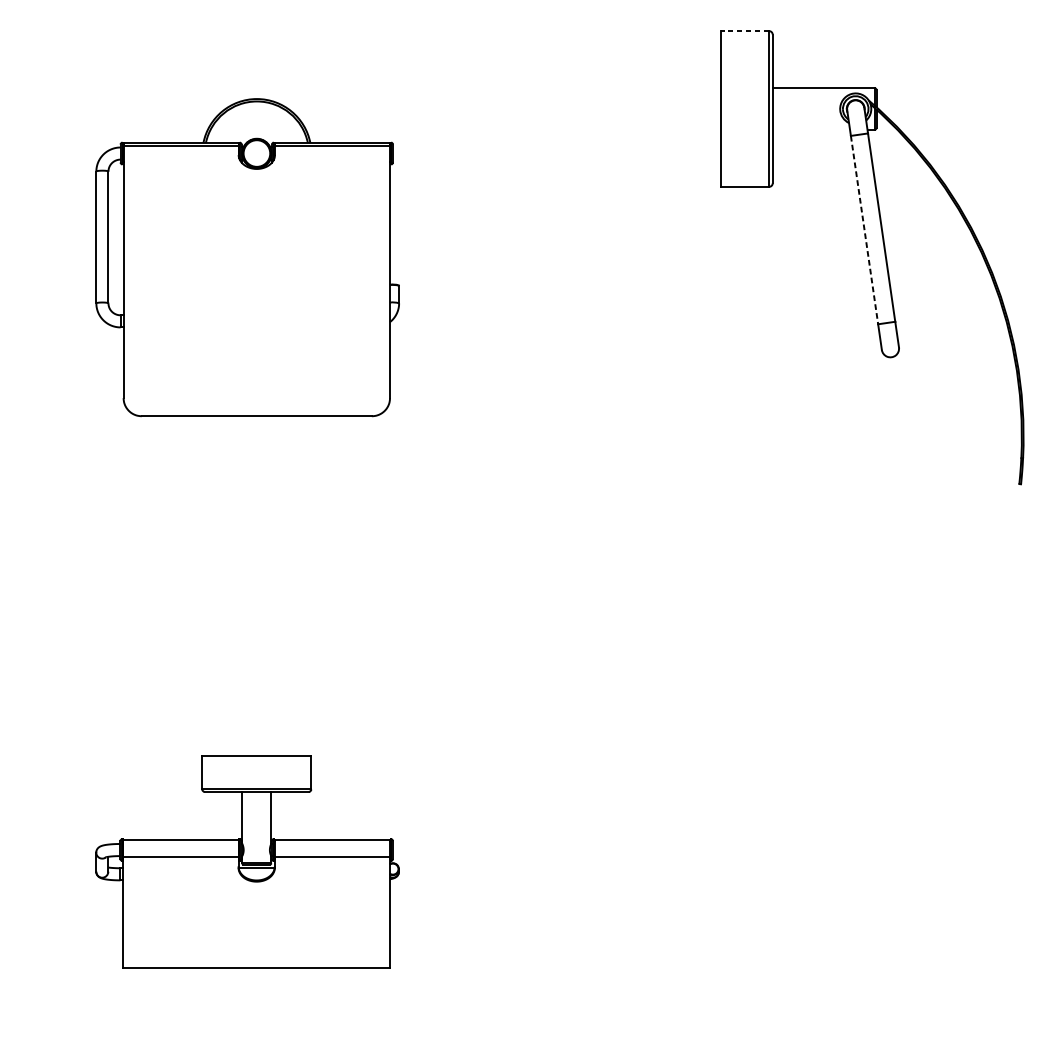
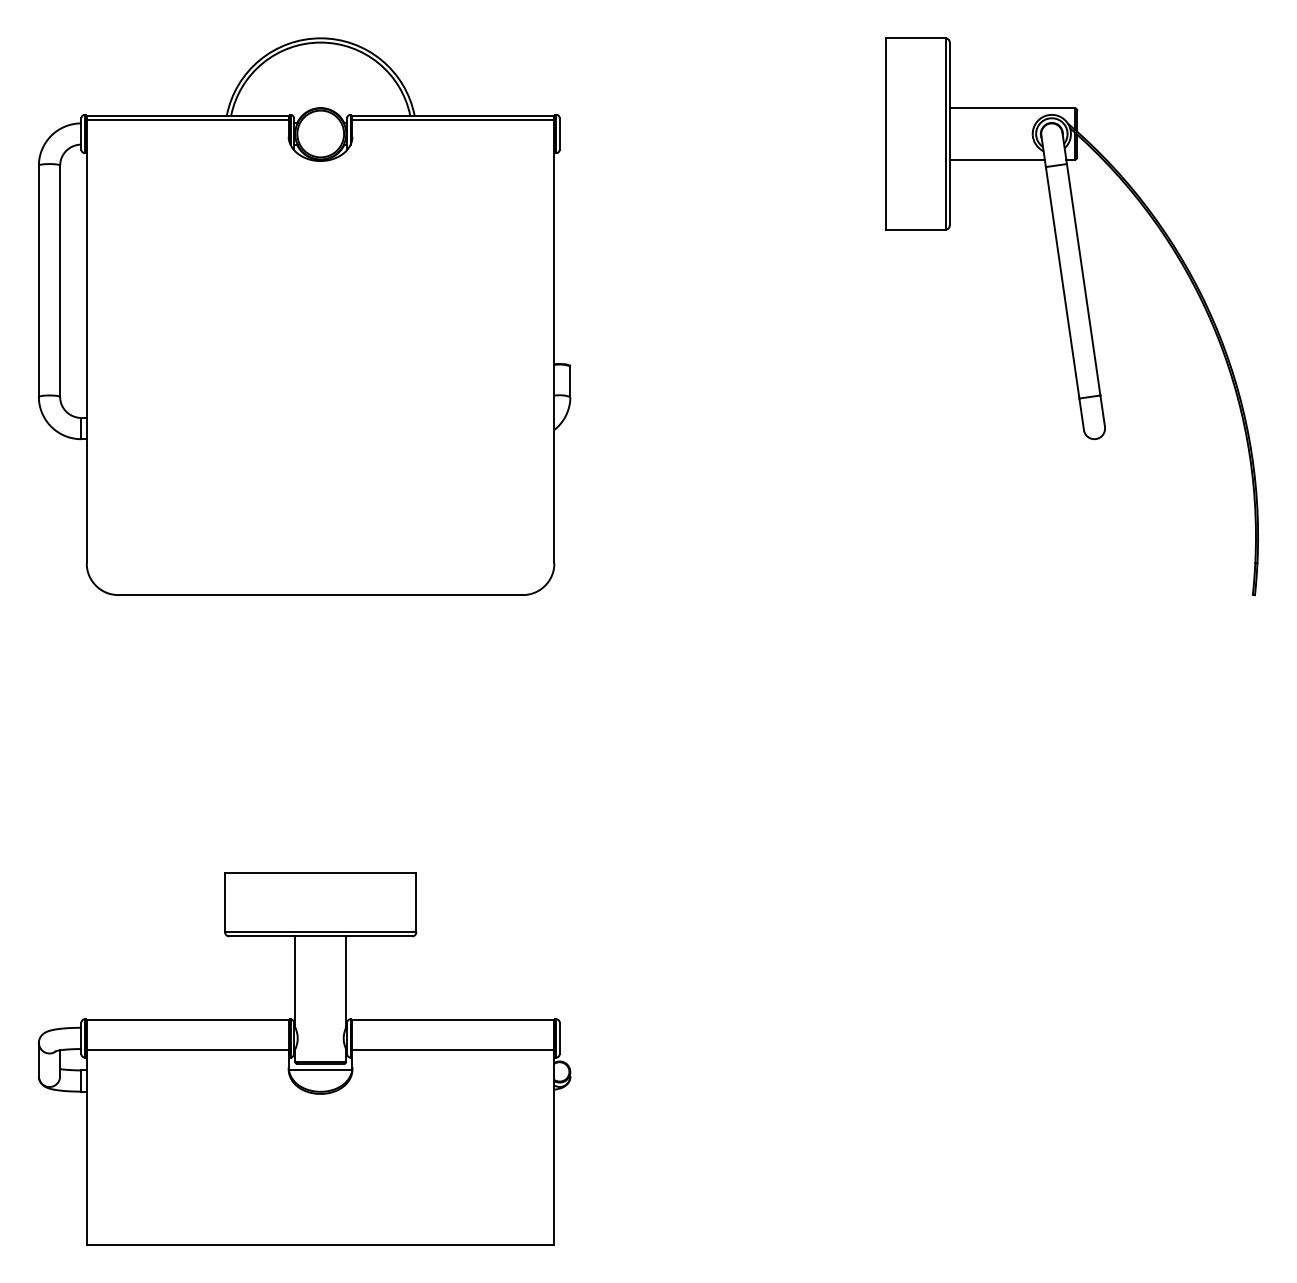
line: (744, 31) -> (915, 38), dashed -> solid
line: (810, 129) -> (996, 159), added
line: (864, 229) -> (1062, 282), dashed -> solid
part: (247, 257) -> (304, 316), size x1.43
part: (247, 861) -> (304, 1058), size x1.43

